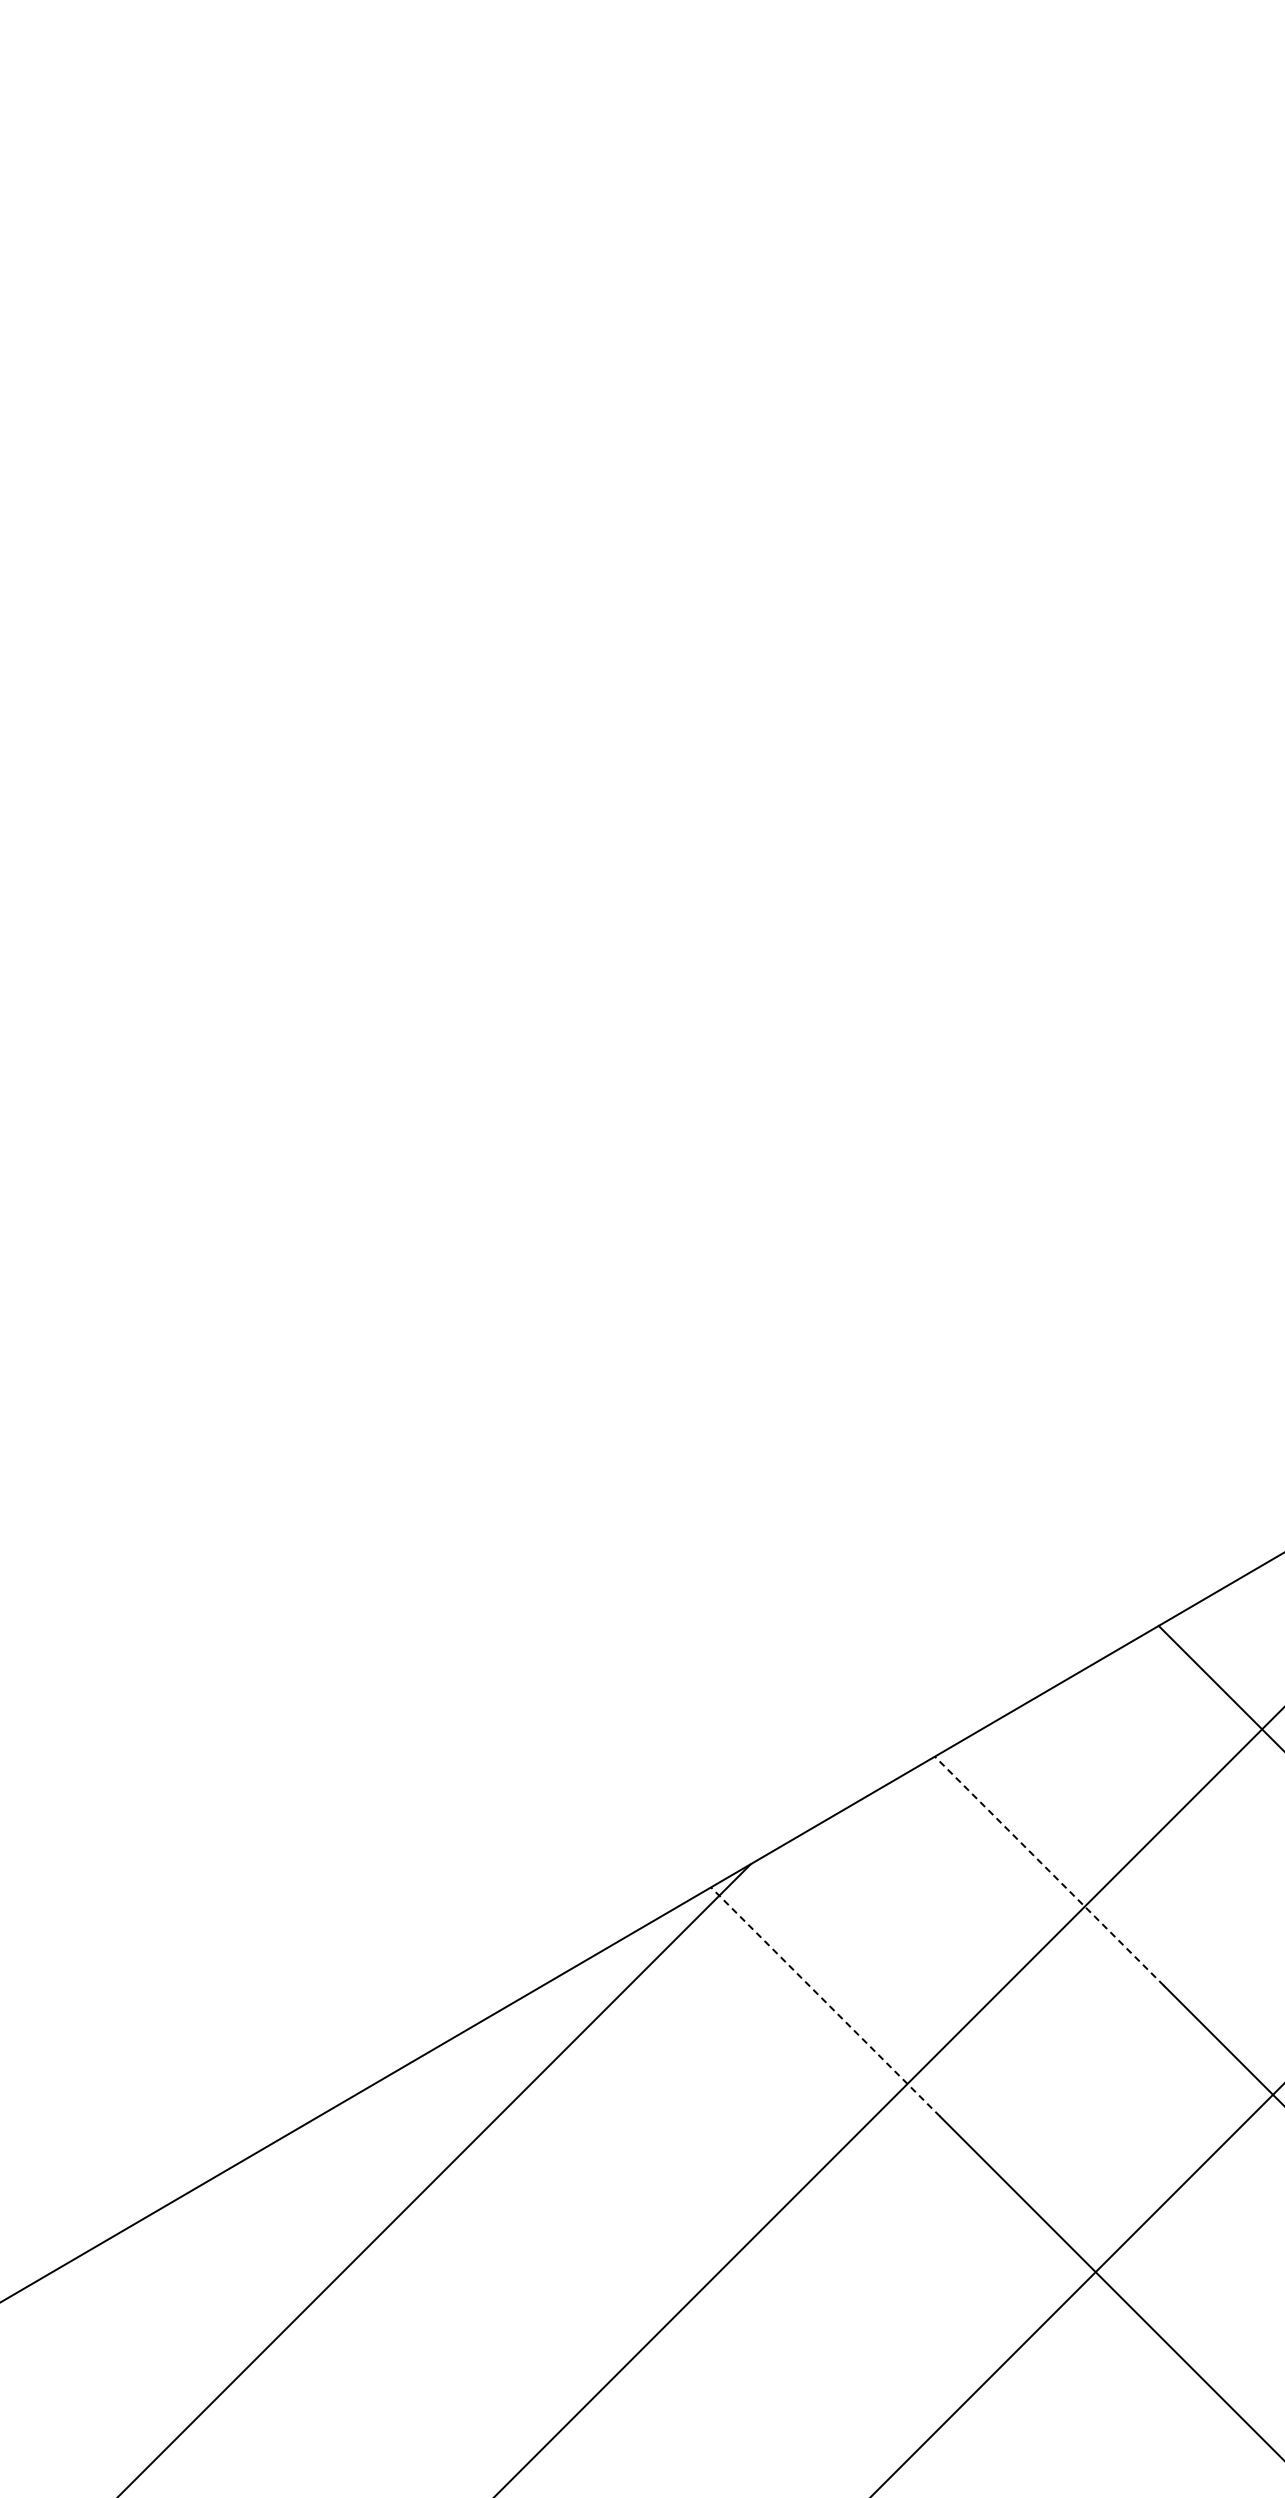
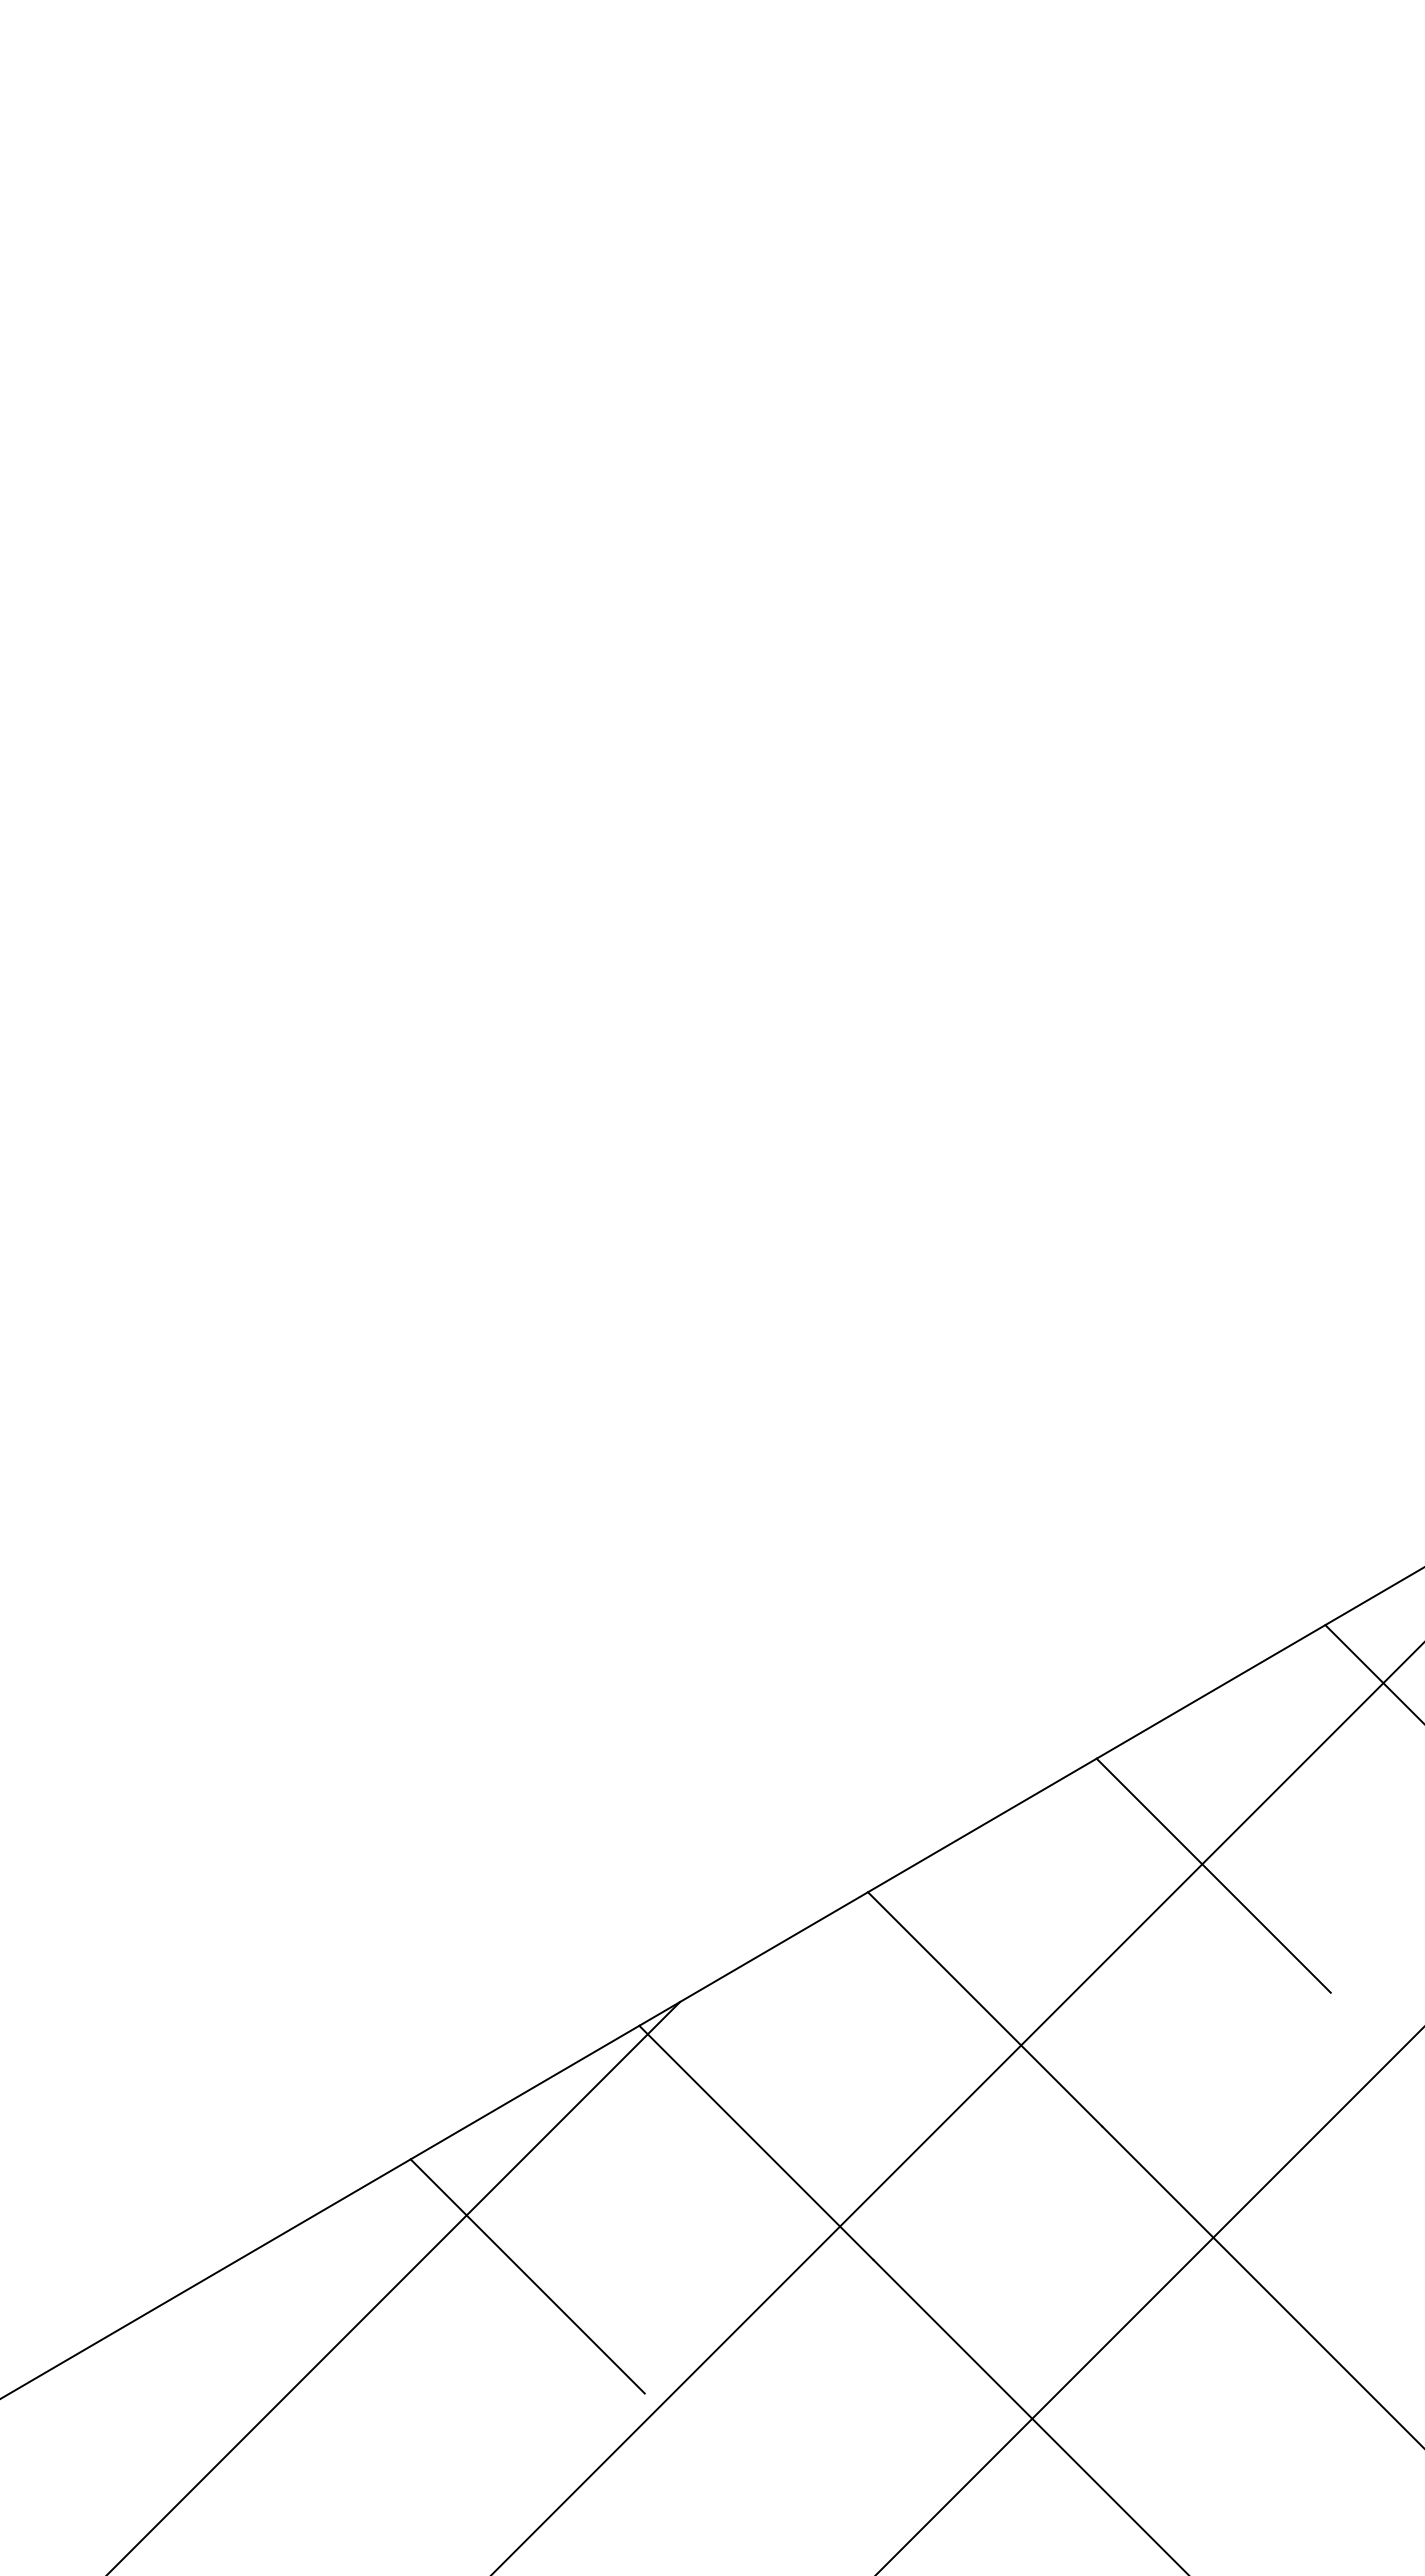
line: (1049, 1871) -> (985, 2009), dashed -> solid
line: (825, 2001) -> (756, 2142), dashed -> solid
line: (601, 2132) -> (527, 2276), added

